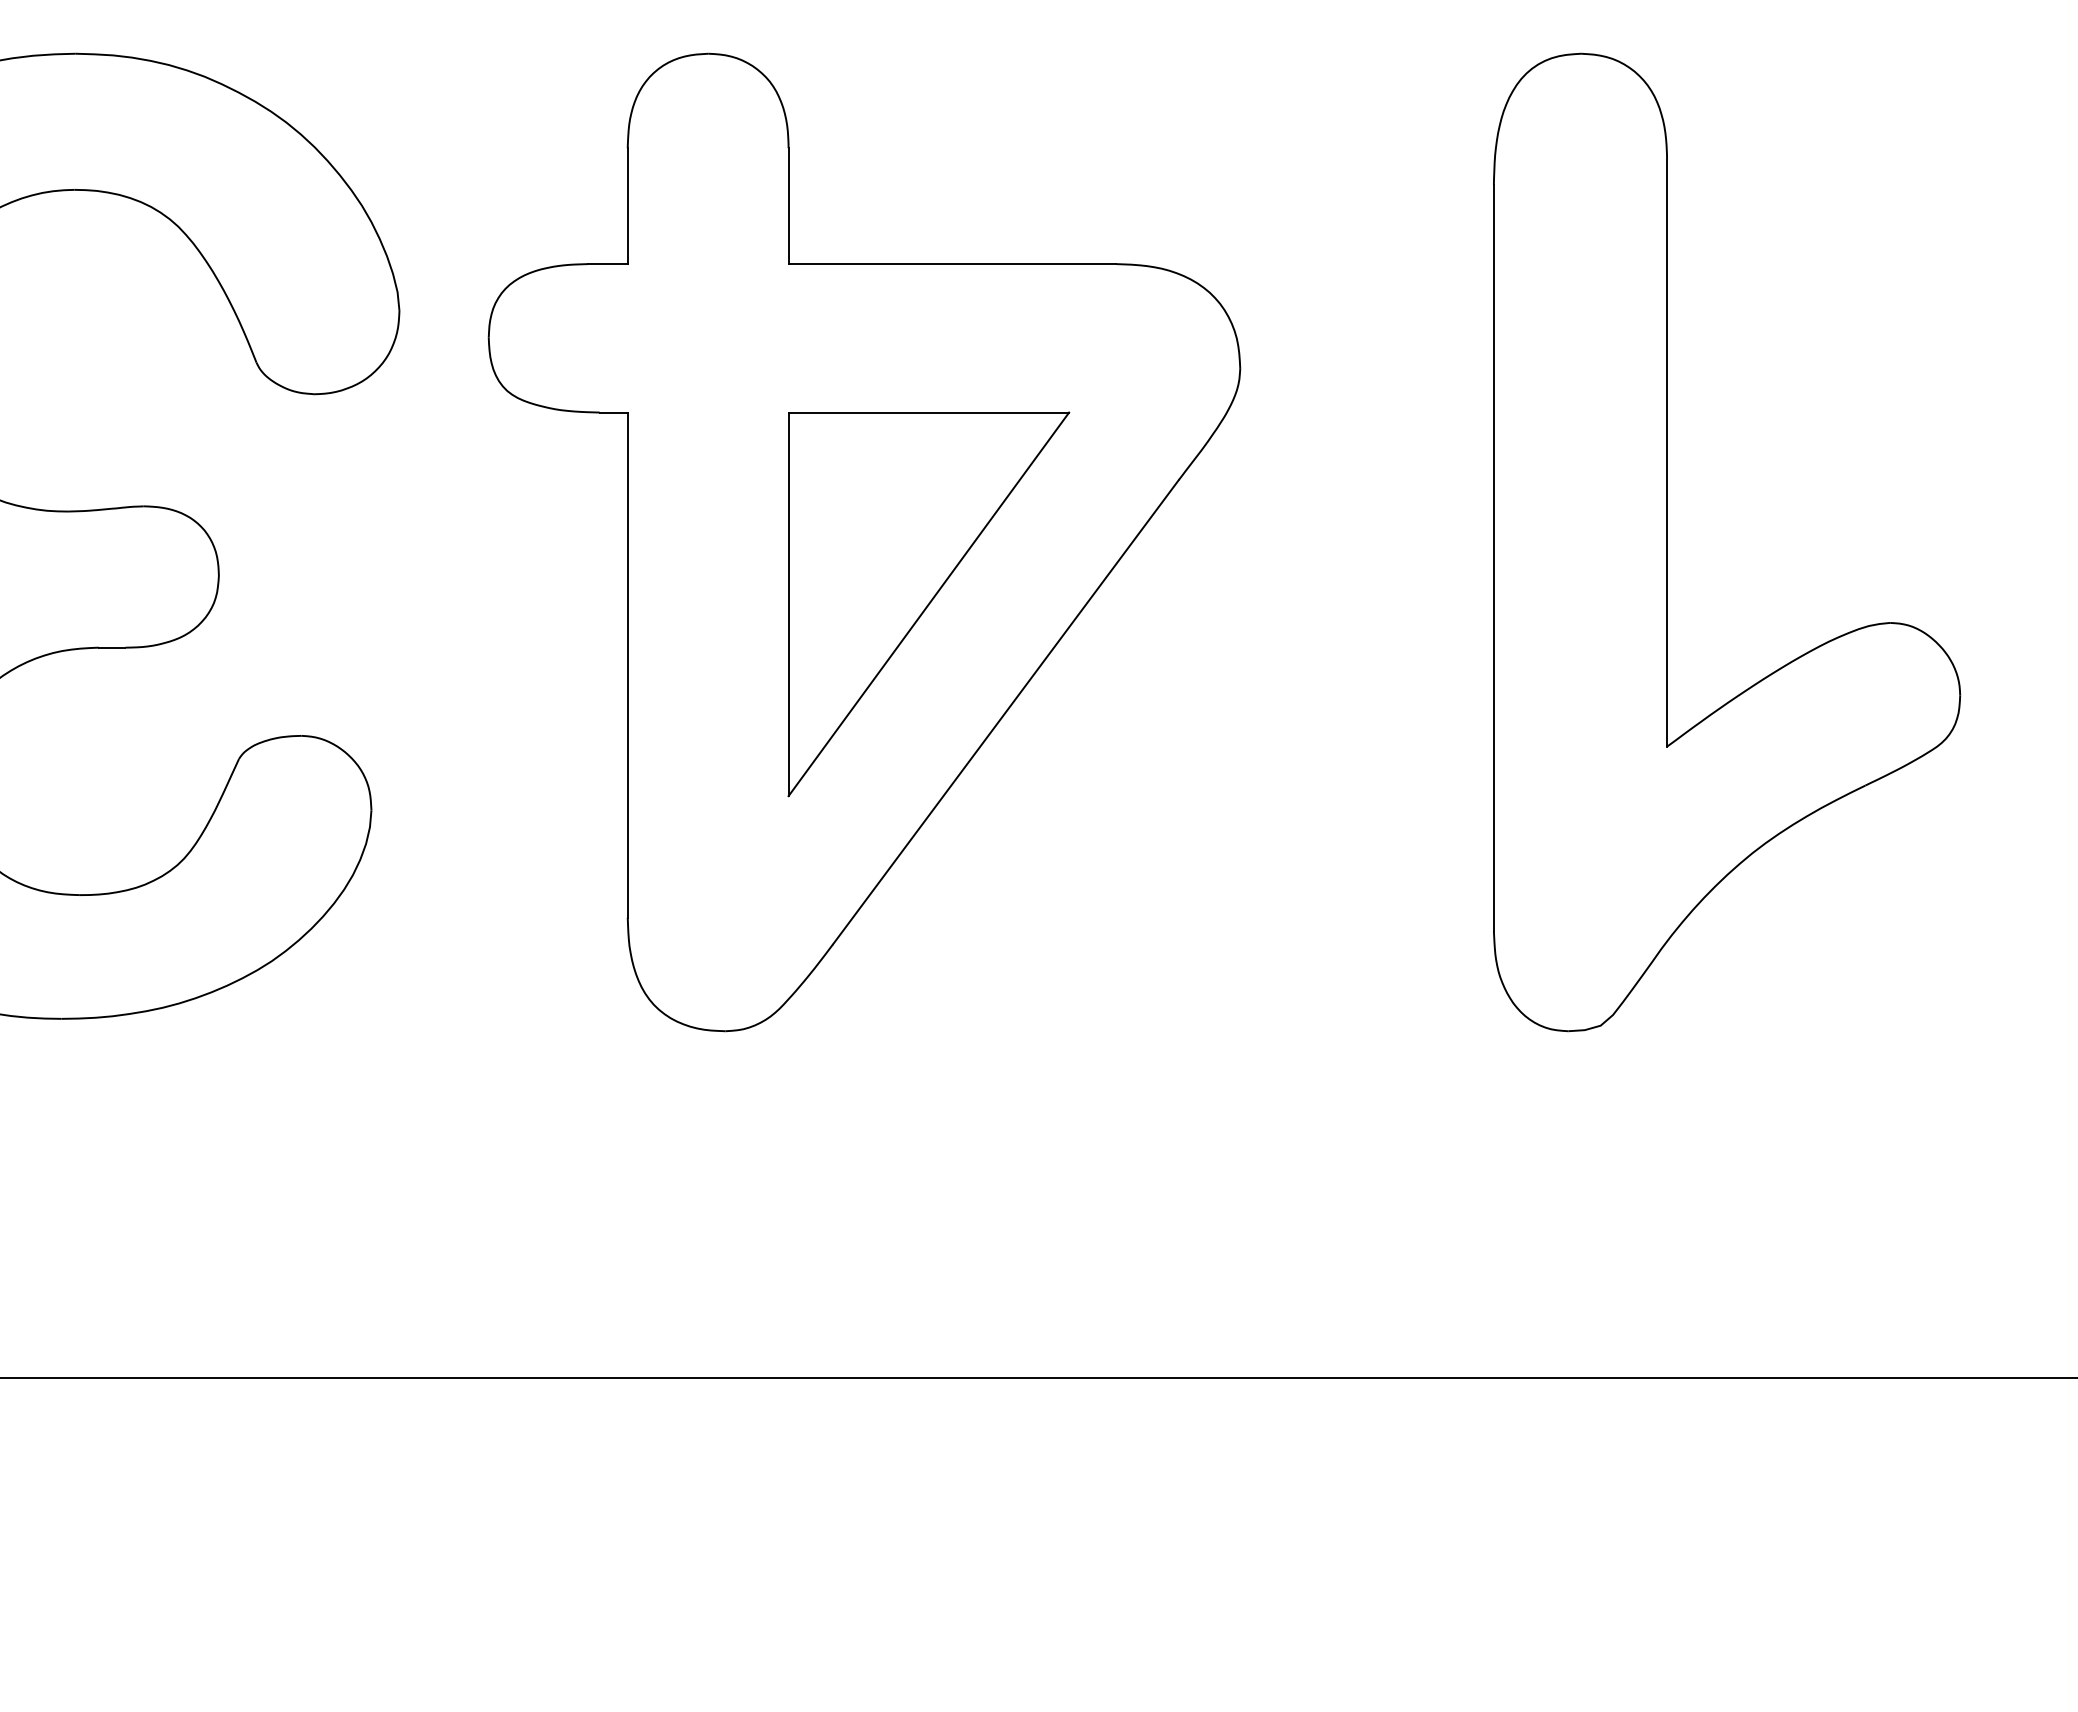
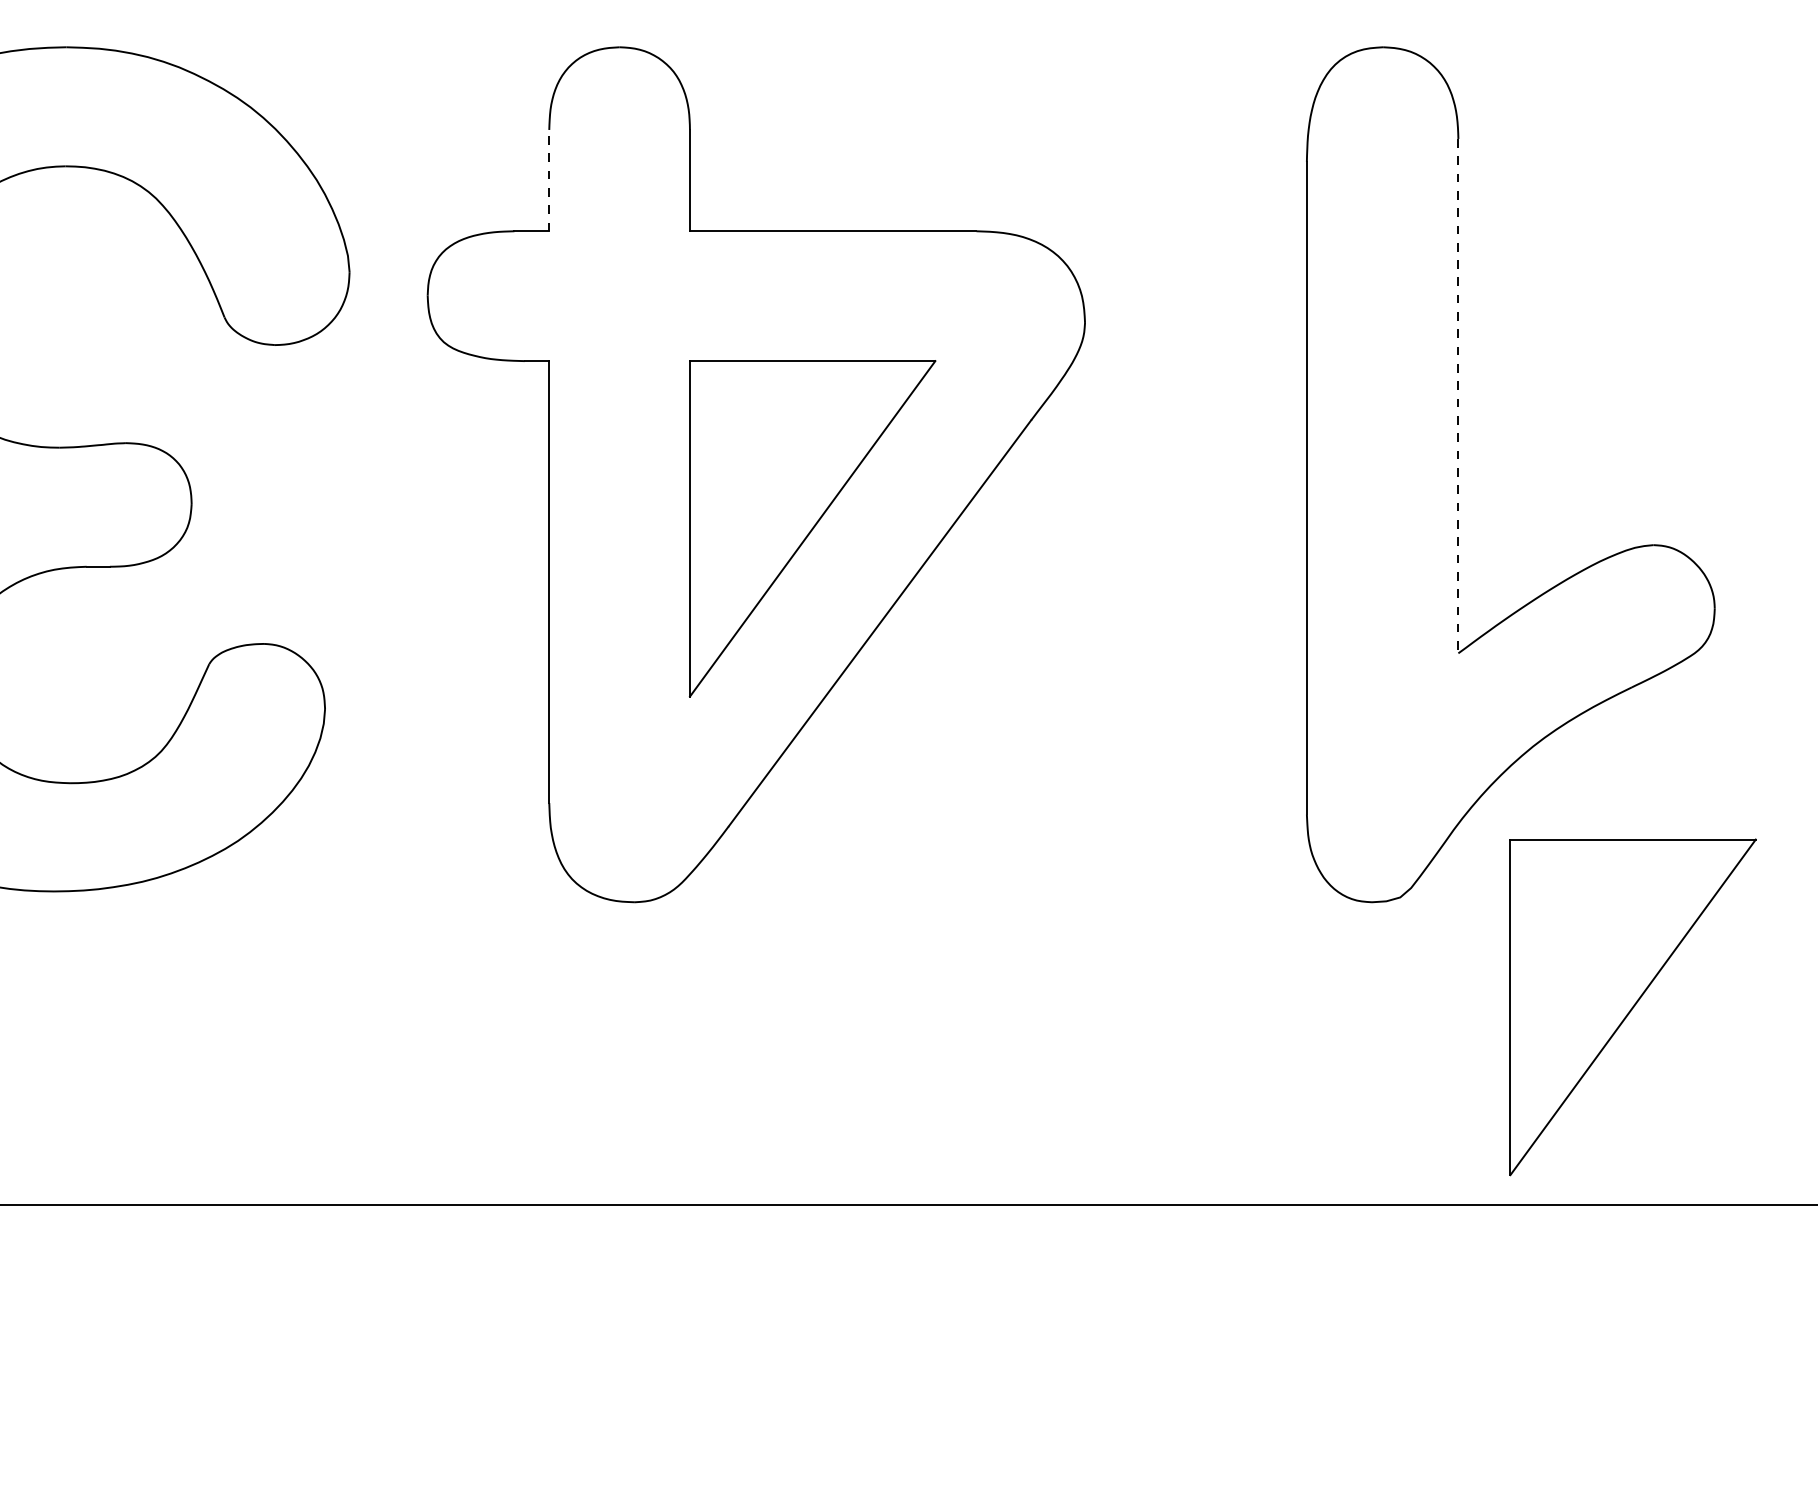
line: (627, 206) -> (549, 180), solid -> dashed
line: (1667, 453) -> (1458, 396), solid -> dashed
part: (1866, 1151) -> (1632, 1007), added

